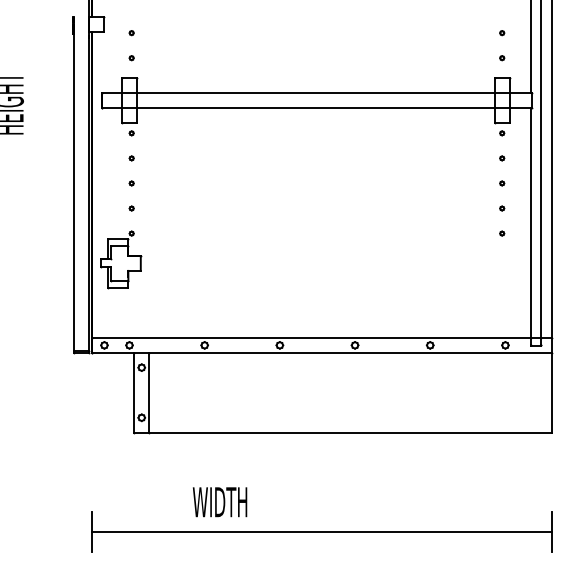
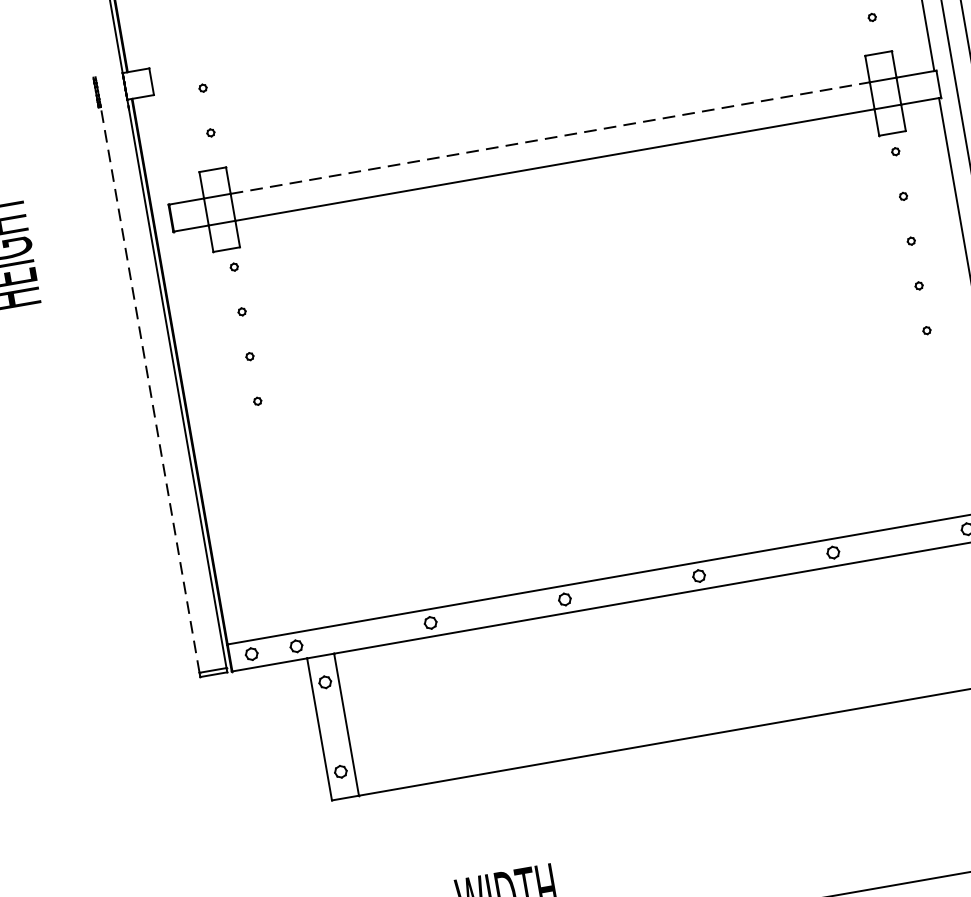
line: (316, 93) -> (551, 138), solid -> dashed
line: (74, 191) -> (150, 388), solid -> dashed
part: (121, 259) -> (255, 495), removed

